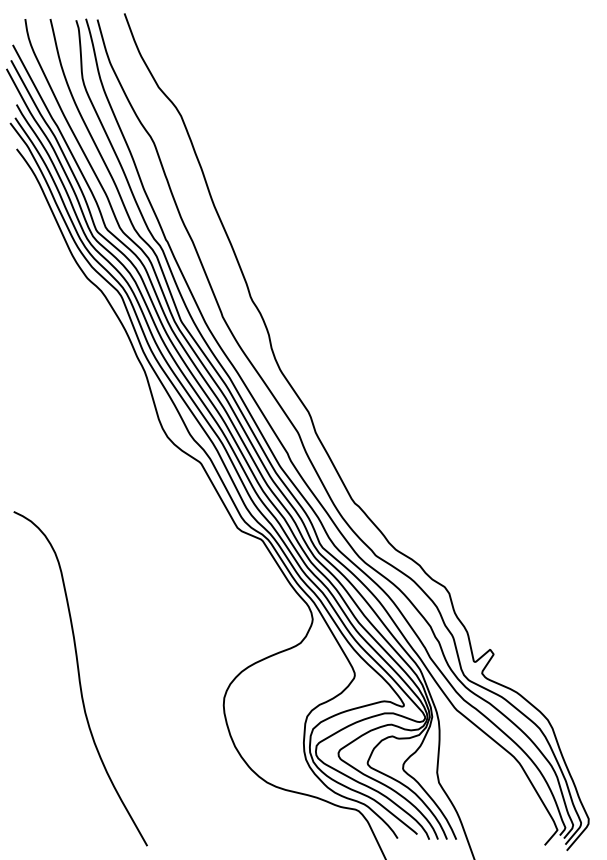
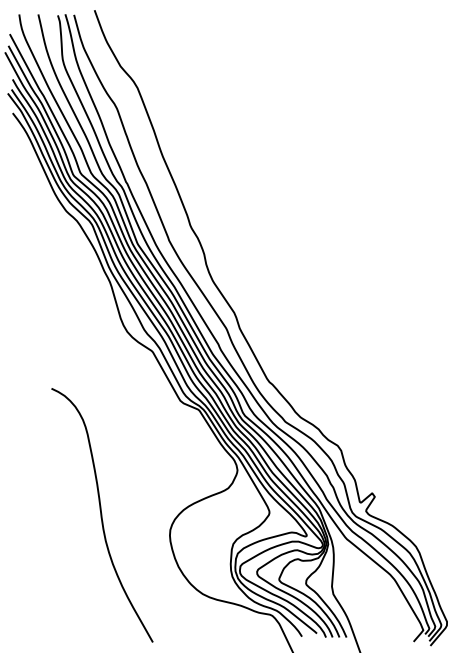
curve: (80, 678) -> (102, 515), moved

